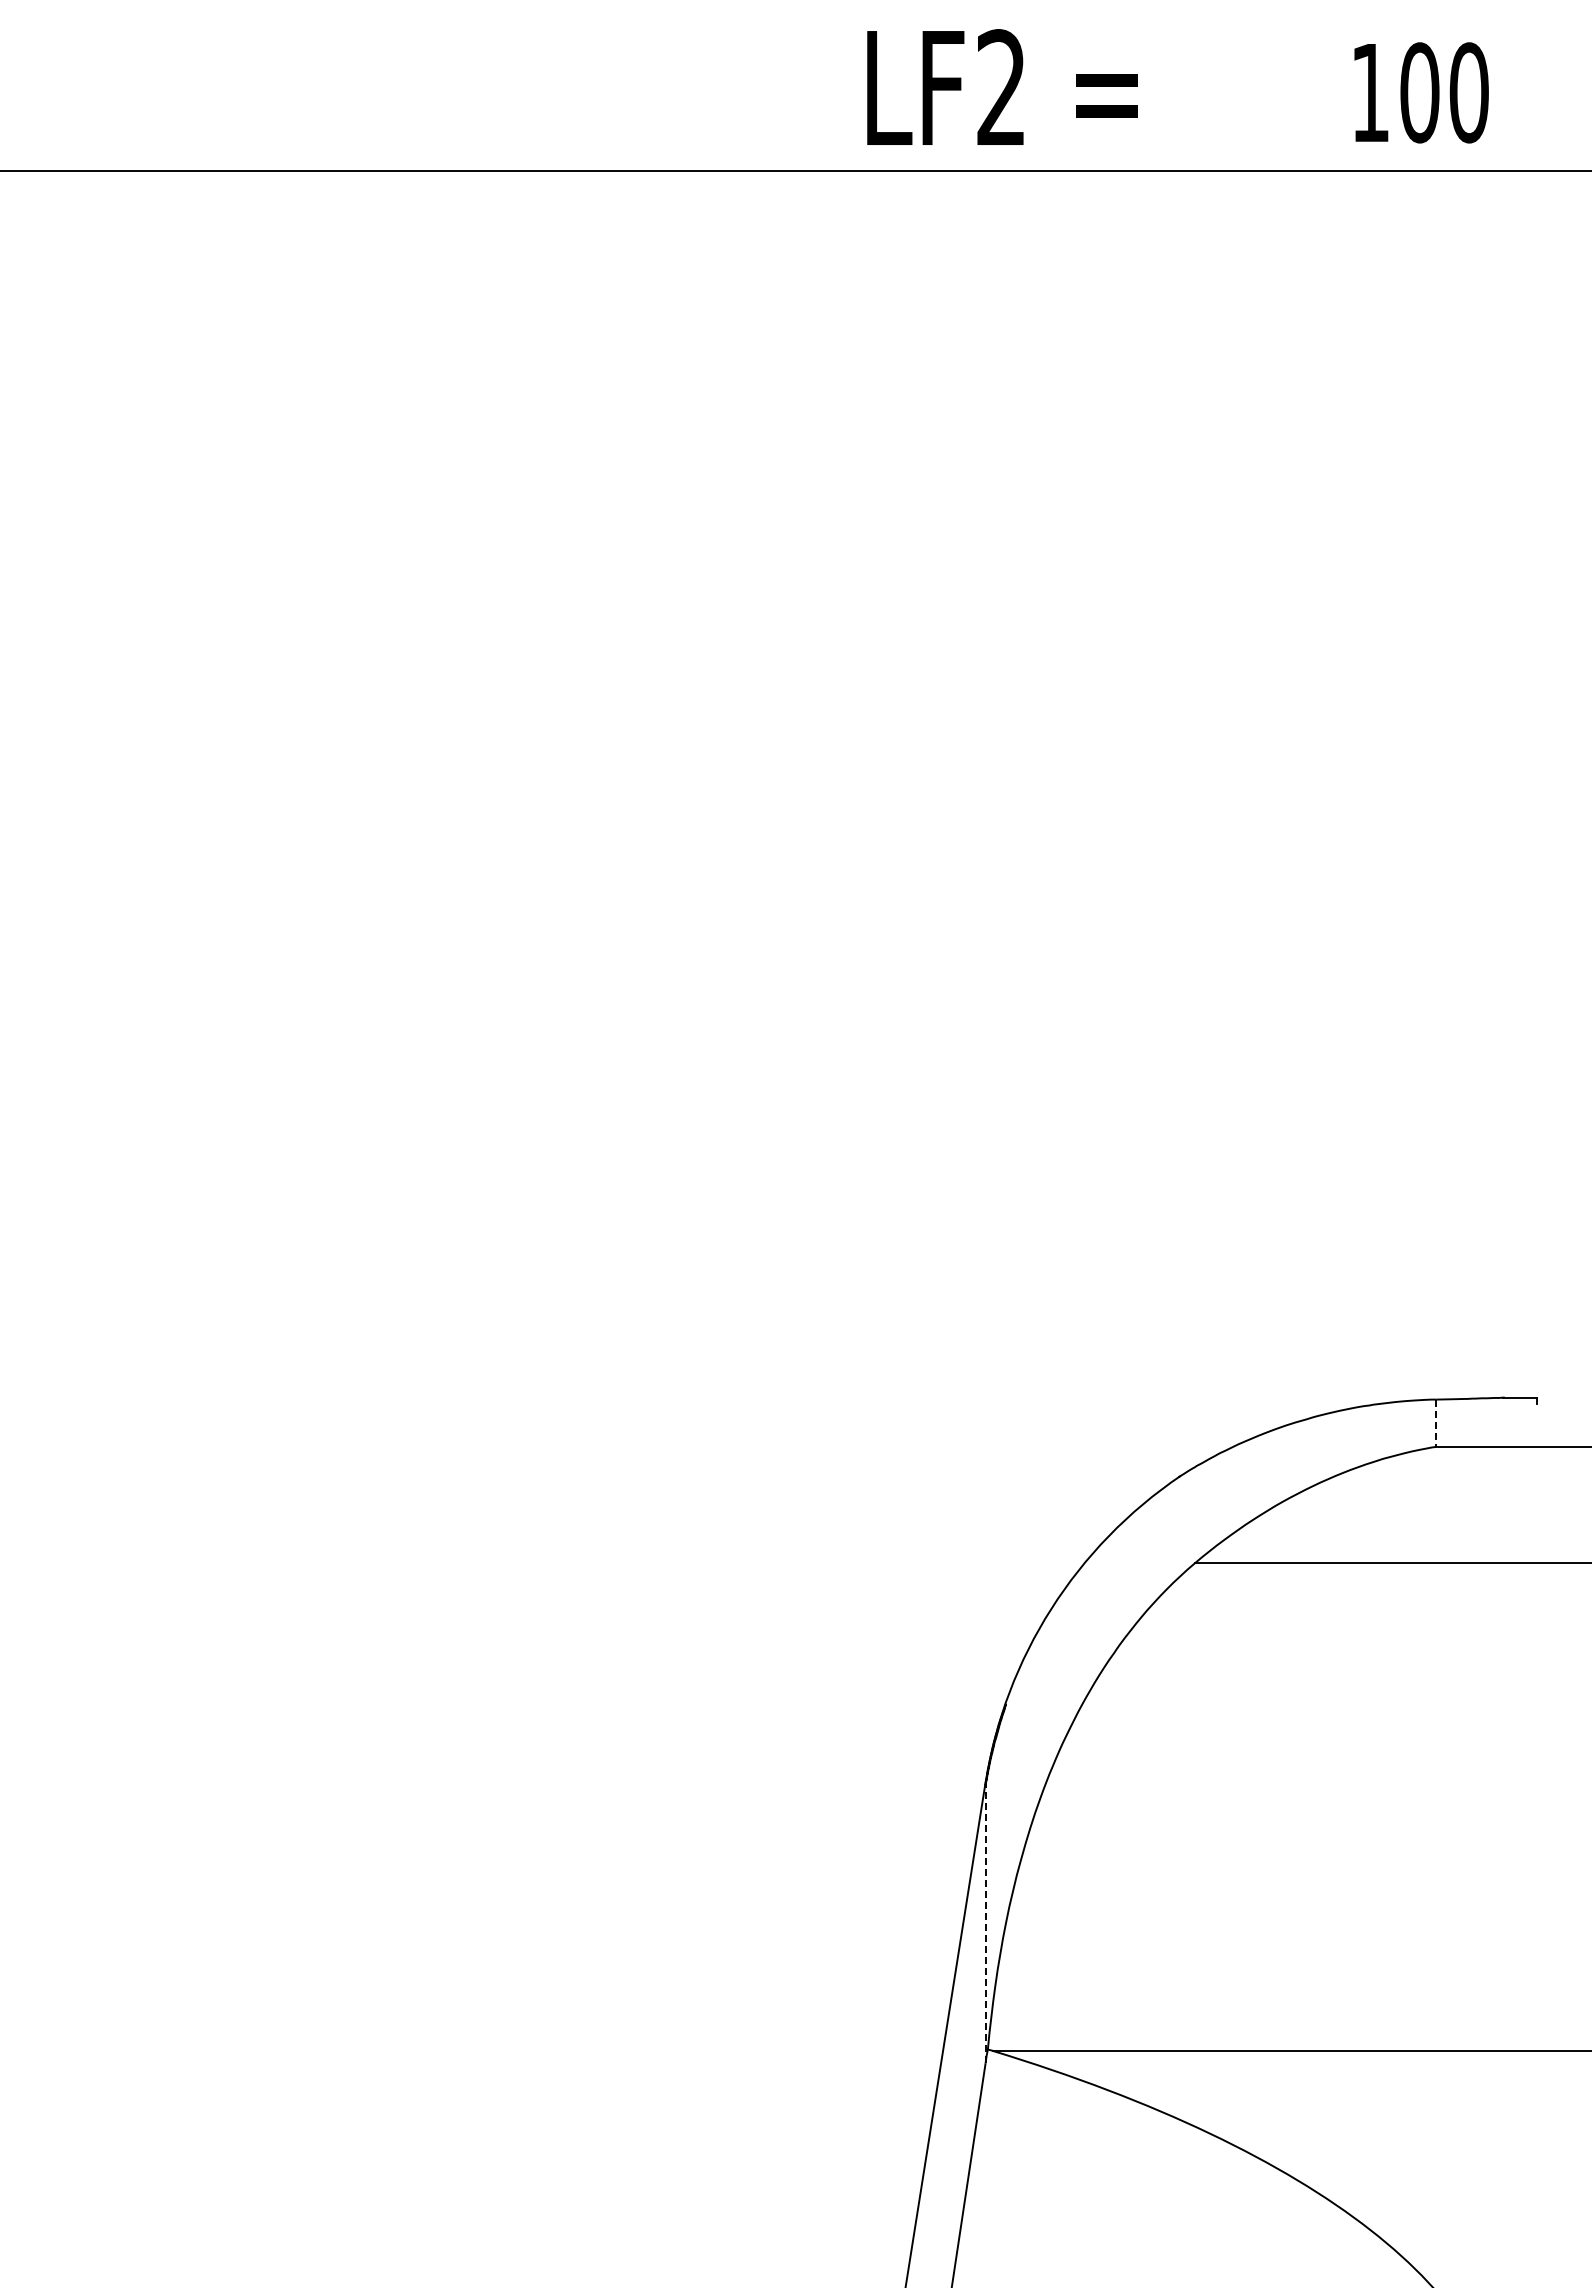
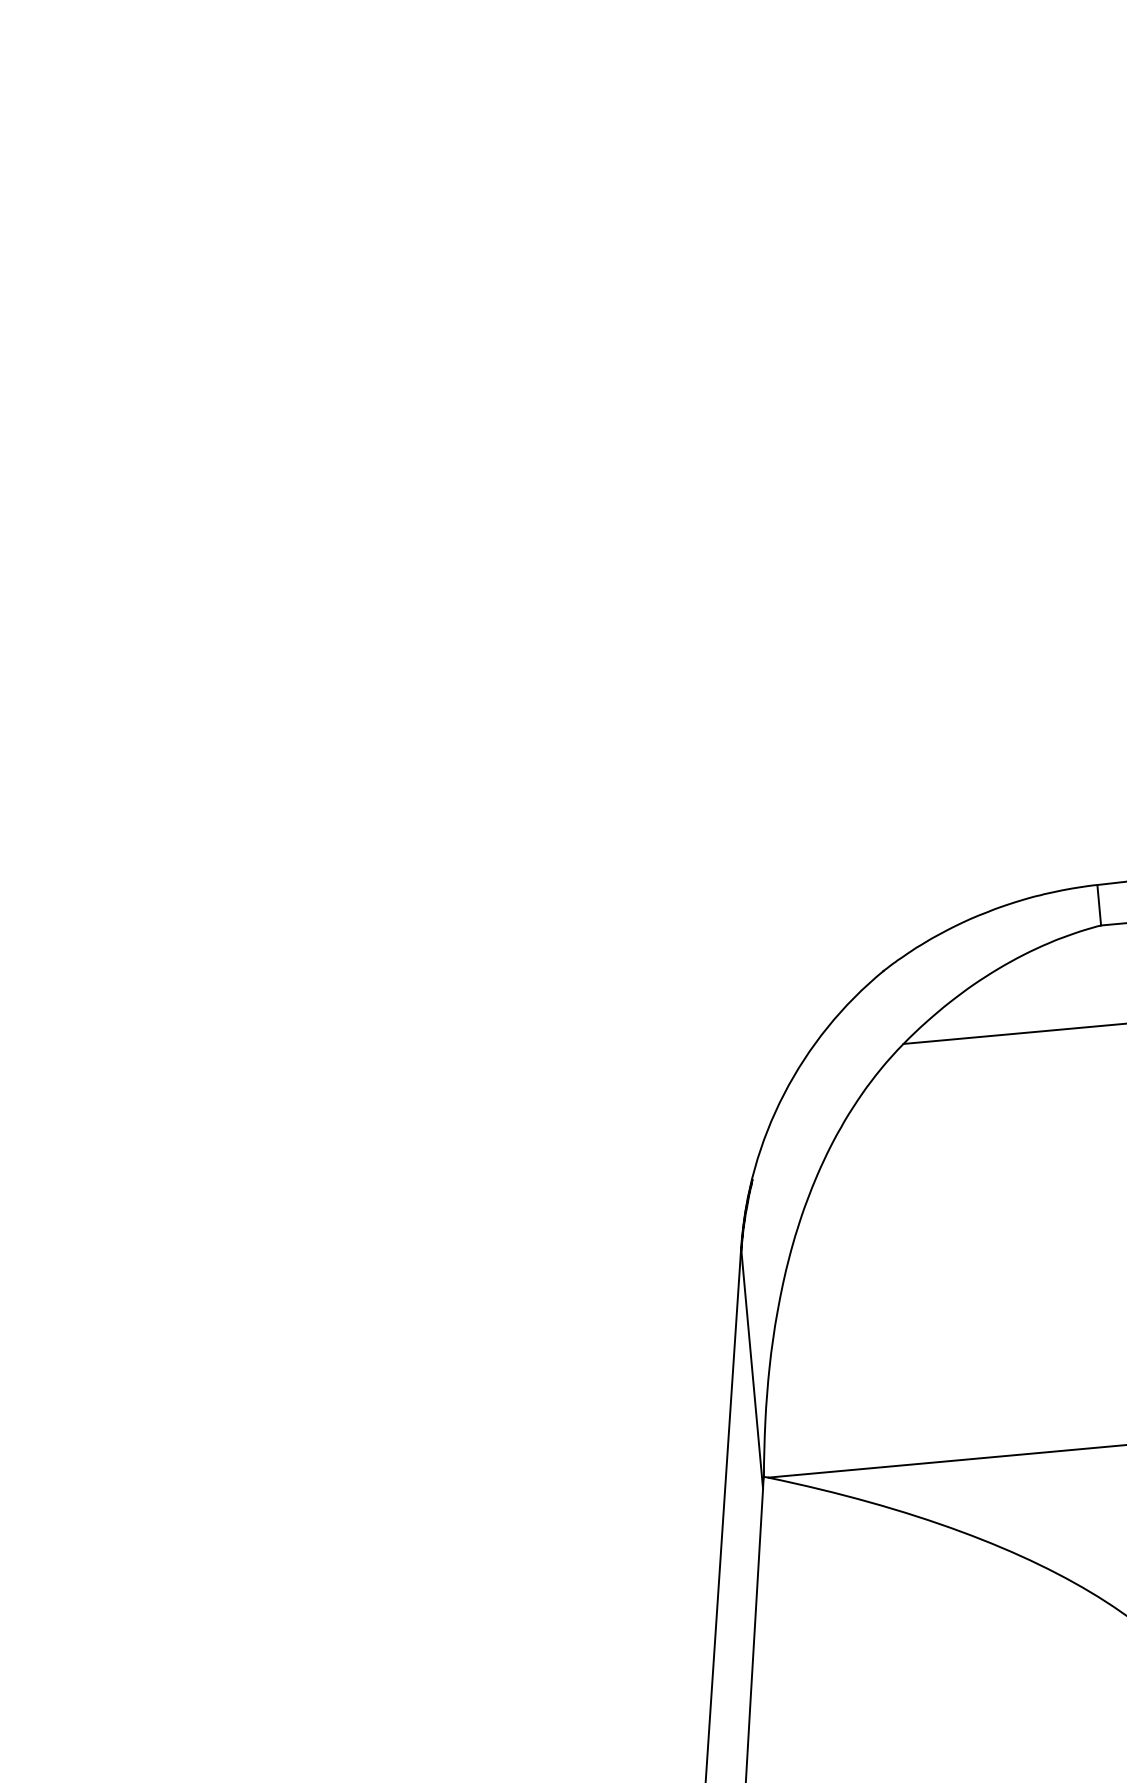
line: (1436, 1423) -> (1099, 905), dashed -> solid
line: (985, 1924) -> (752, 1369), dashed -> solid

